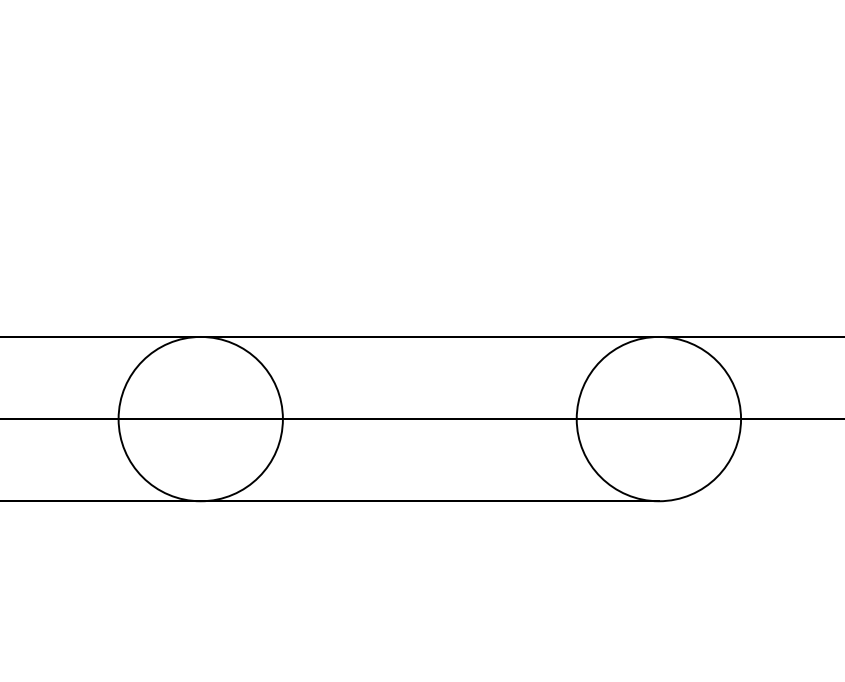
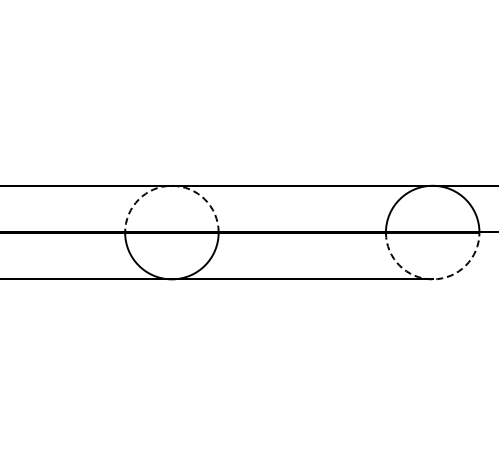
arc: (200, 336) -> (171, 185), solid -> dashed
arc: (658, 501) -> (432, 279), solid -> dashed

